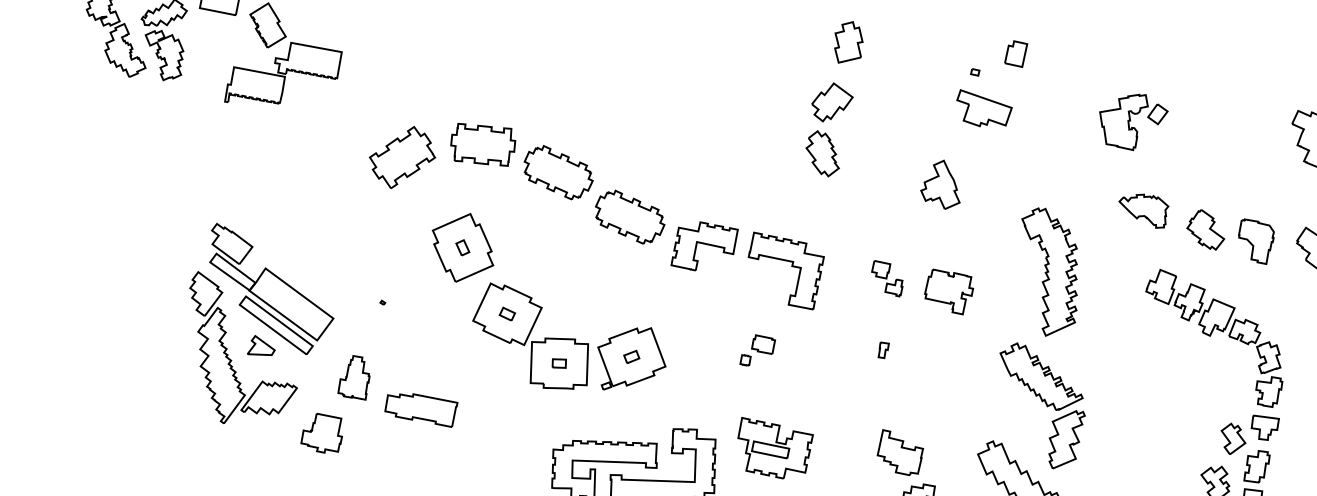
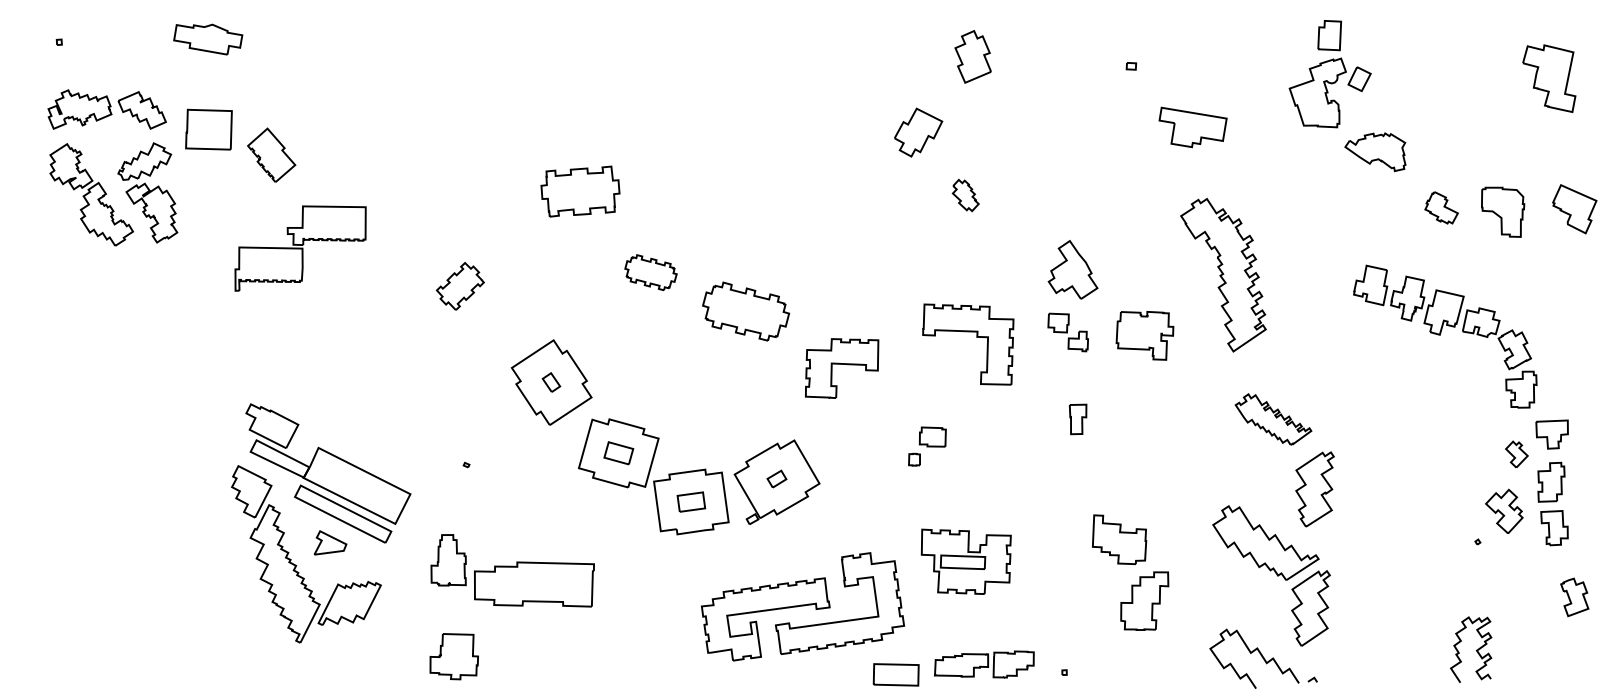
part: (1015, 53) -> (1329, 35), moved
part: (283, 76) -> (300, 248), moved
part: (832, 102) -> (918, 132), moved
part: (982, 110) -> (1192, 127), moved
part: (482, 144) -> (580, 191), moved
part: (823, 153) -> (965, 195), size x0.6
part: (402, 157) -> (460, 286), size x0.6
part: (558, 172) -> (650, 272), size x0.6
part: (942, 184) -> (1072, 269), moved
part: (1143, 210) -> (1375, 152), moved
part: (1206, 229) -> (1441, 207), size x0.7
part: (704, 247) -> (842, 368), moved
part: (791, 266) -> (976, 337), moved
part: (1048, 272) -> (1223, 275), moved
part: (507, 313) -> (618, 452), size x1.6
part: (1214, 337) -> (1445, 336), moved
part: (883, 350) -> (1078, 419), size x1.6
part: (558, 363) -> (690, 501), size x1.6
part: (1041, 377) -> (1273, 419), size x0.7
part: (420, 408) -> (533, 584), size x1.4
part: (322, 433) -> (453, 656), moved
part: (1232, 439) -> (1516, 454), size x0.7

